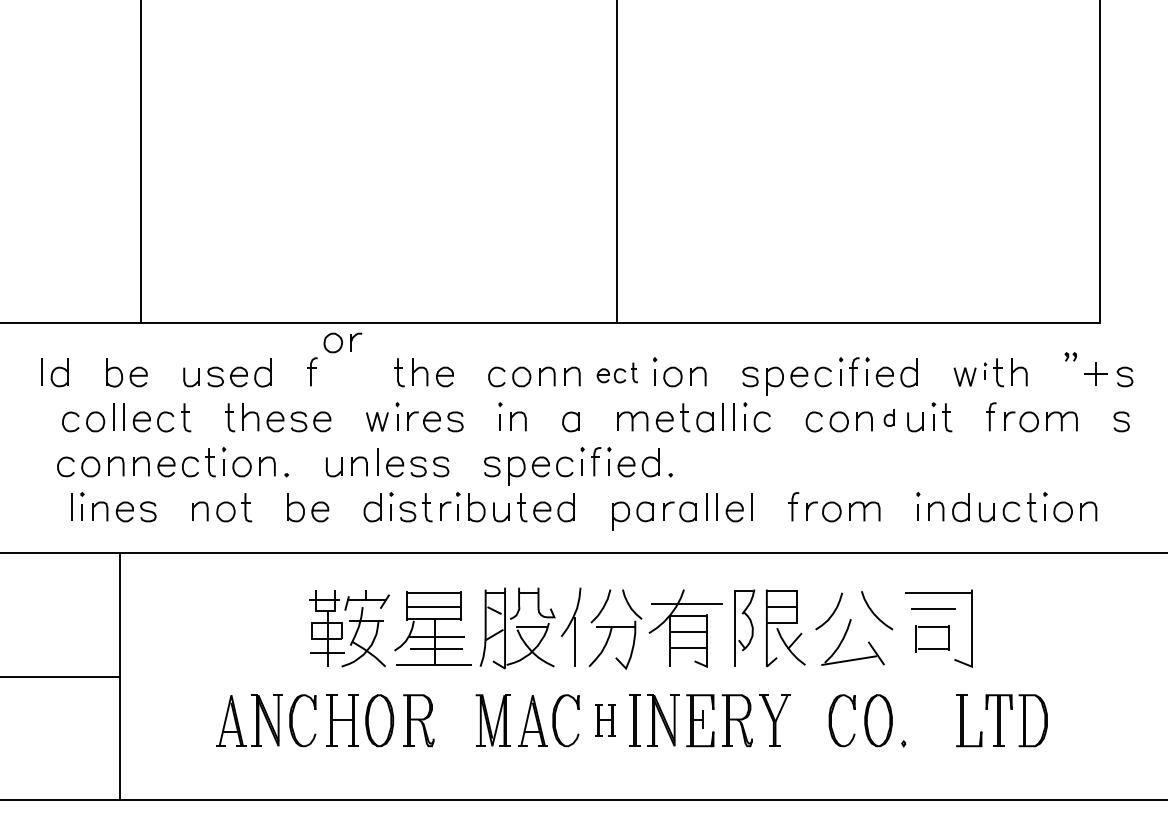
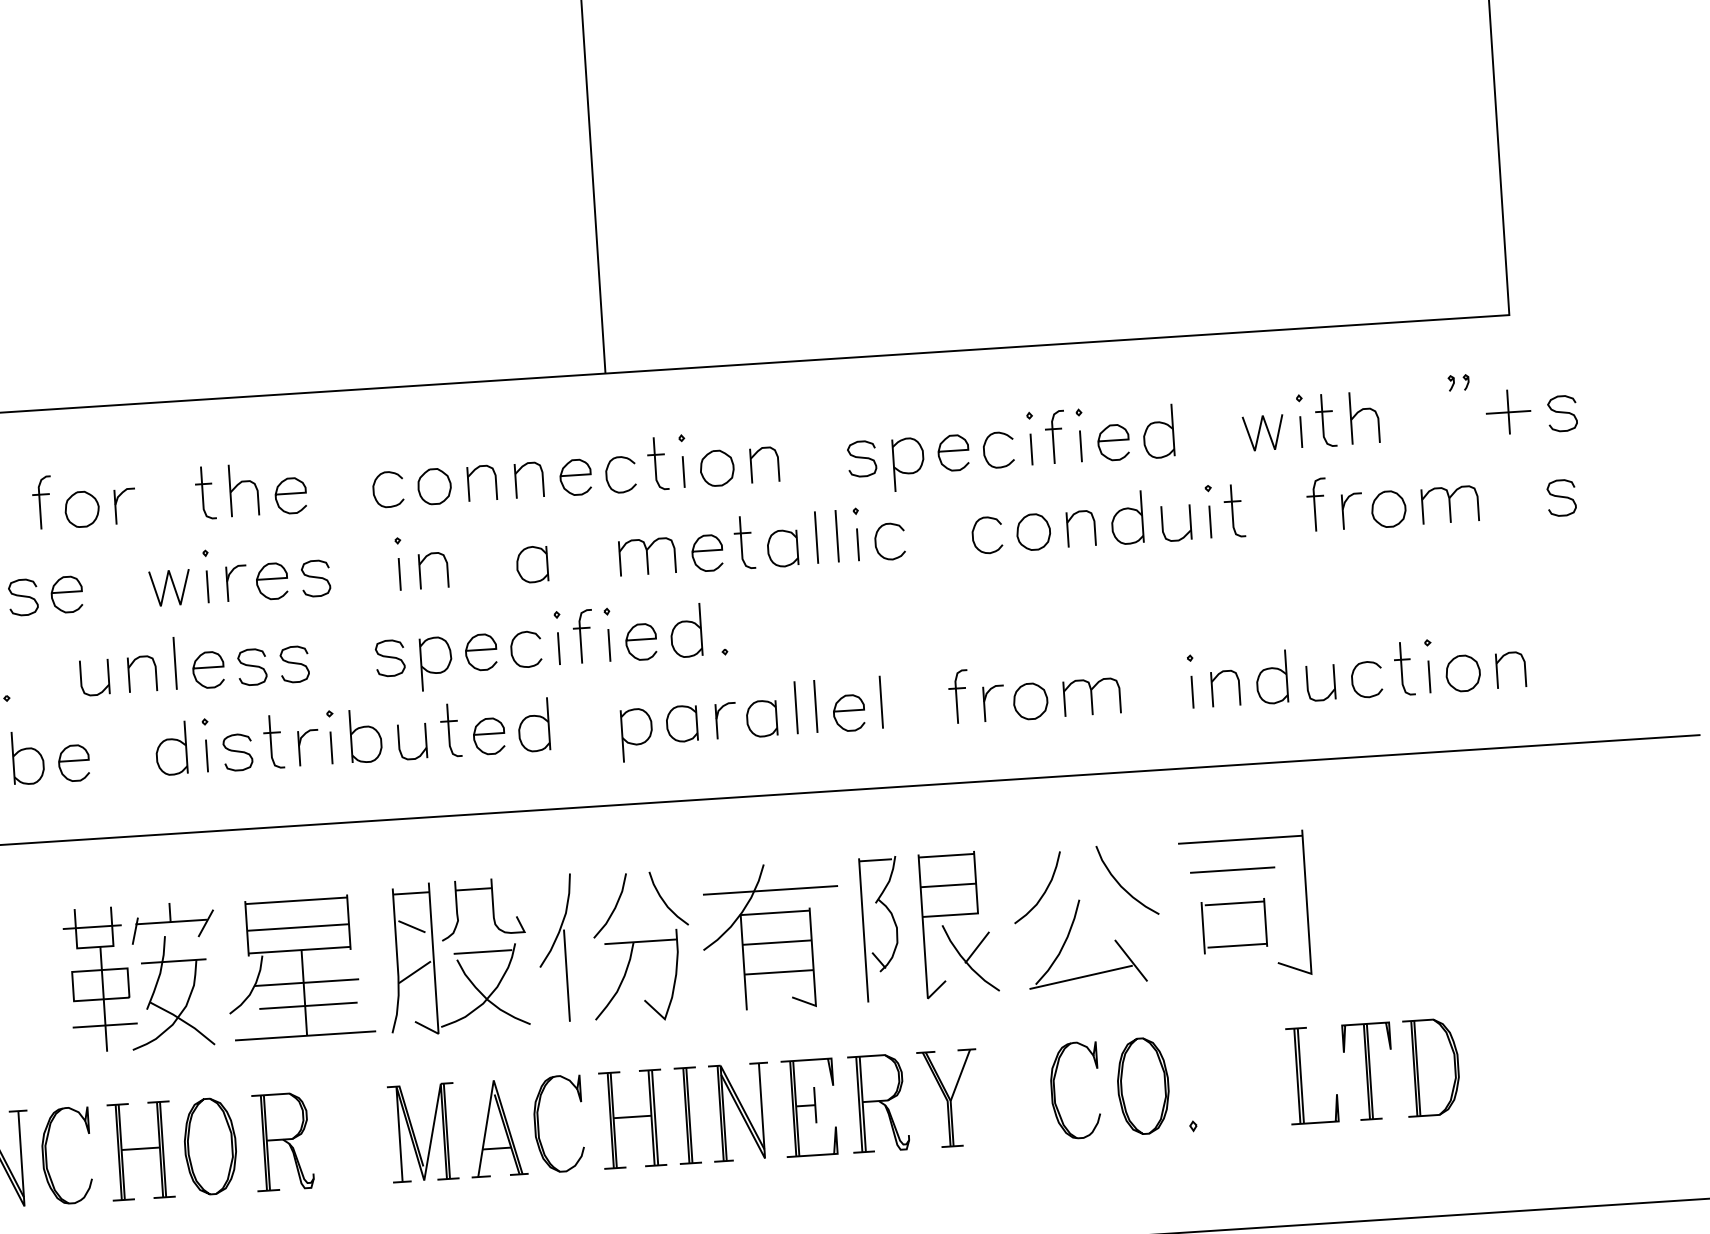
part: (342, 342) -> (99, 507), moved
part: (985, 371) -> (1301, 420), size x1.67
part: (617, 372) -> (613, 466), size x1.43
part: (889, 417) -> (1127, 517), size x1.67
part: (605, 720) -> (632, 1118), size x1.67

